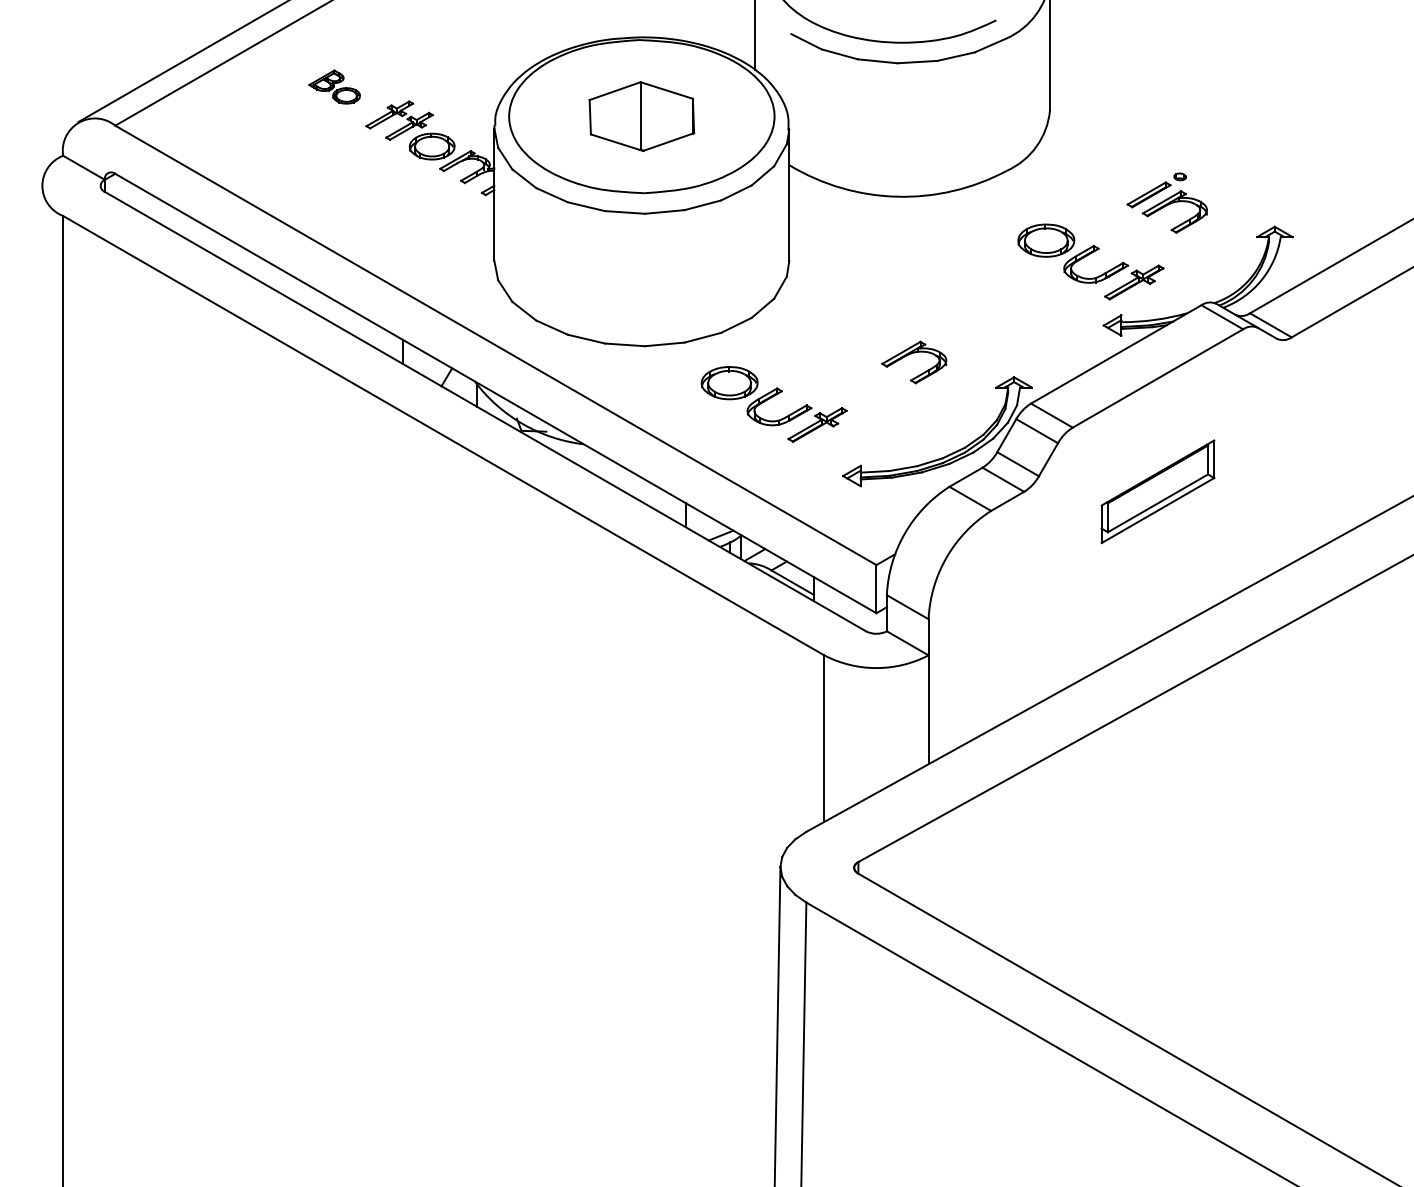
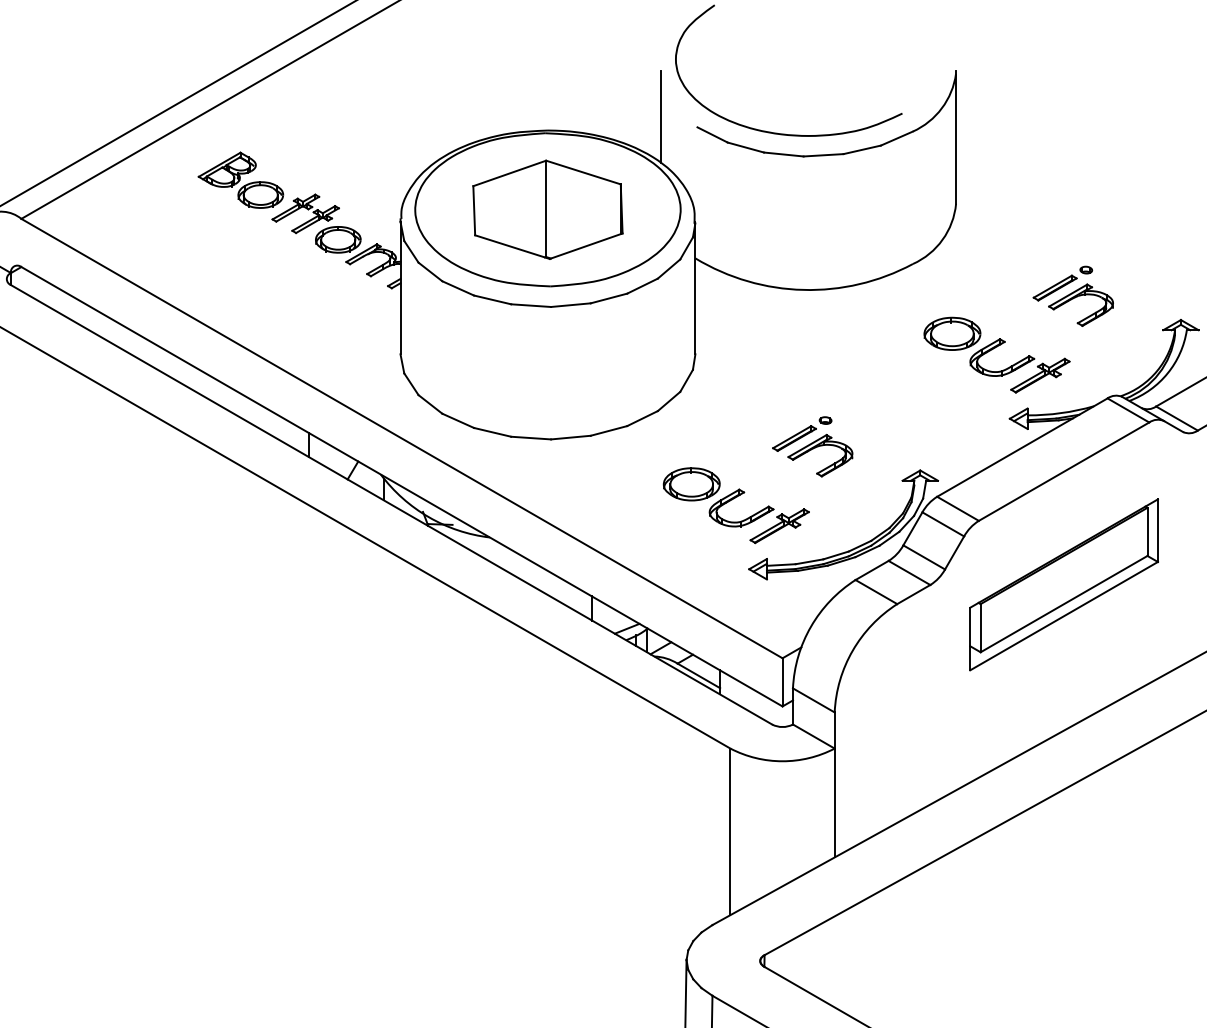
part: (334, 86) -> (240, 179), size x1.67
part: (641, 116) -> (547, 209), size x1.43
part: (896, 340) -> (802, 433), added
part: (771, 398) -> (733, 499), moved
part: (1157, 491) -> (1063, 584), size x1.67

